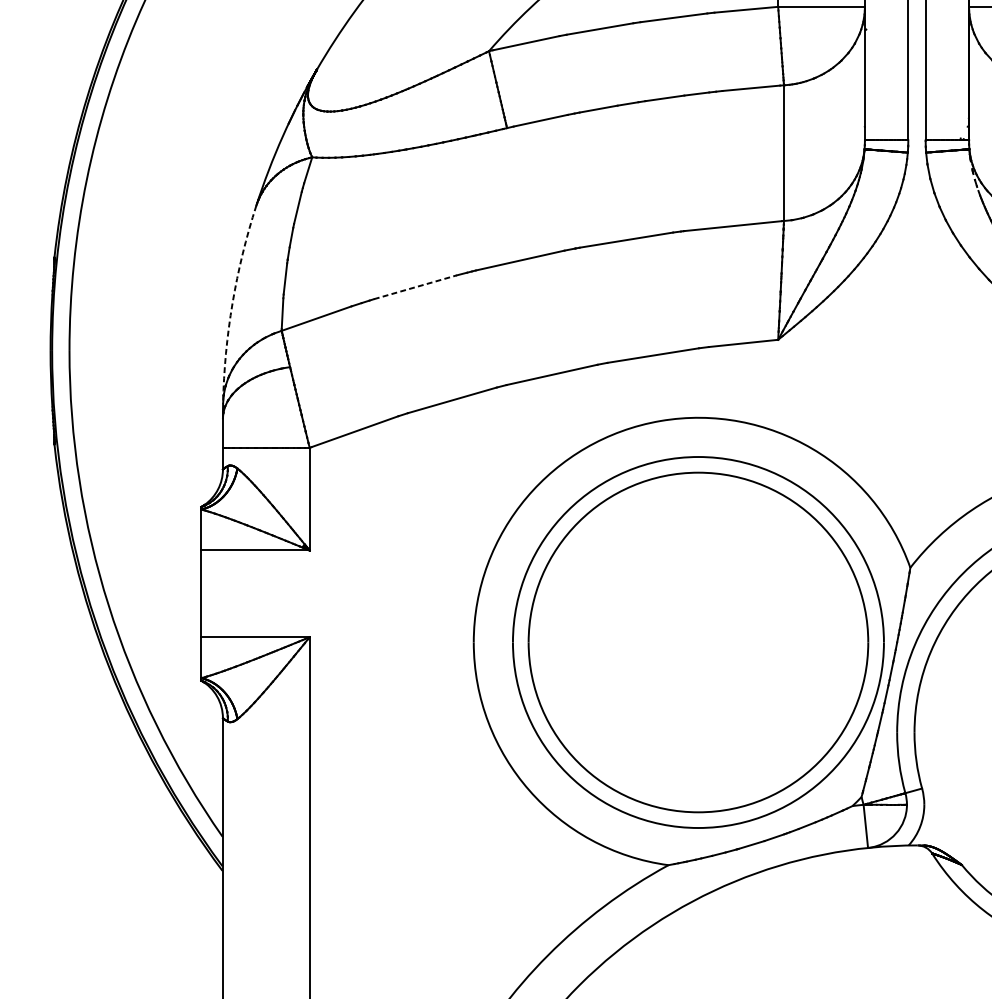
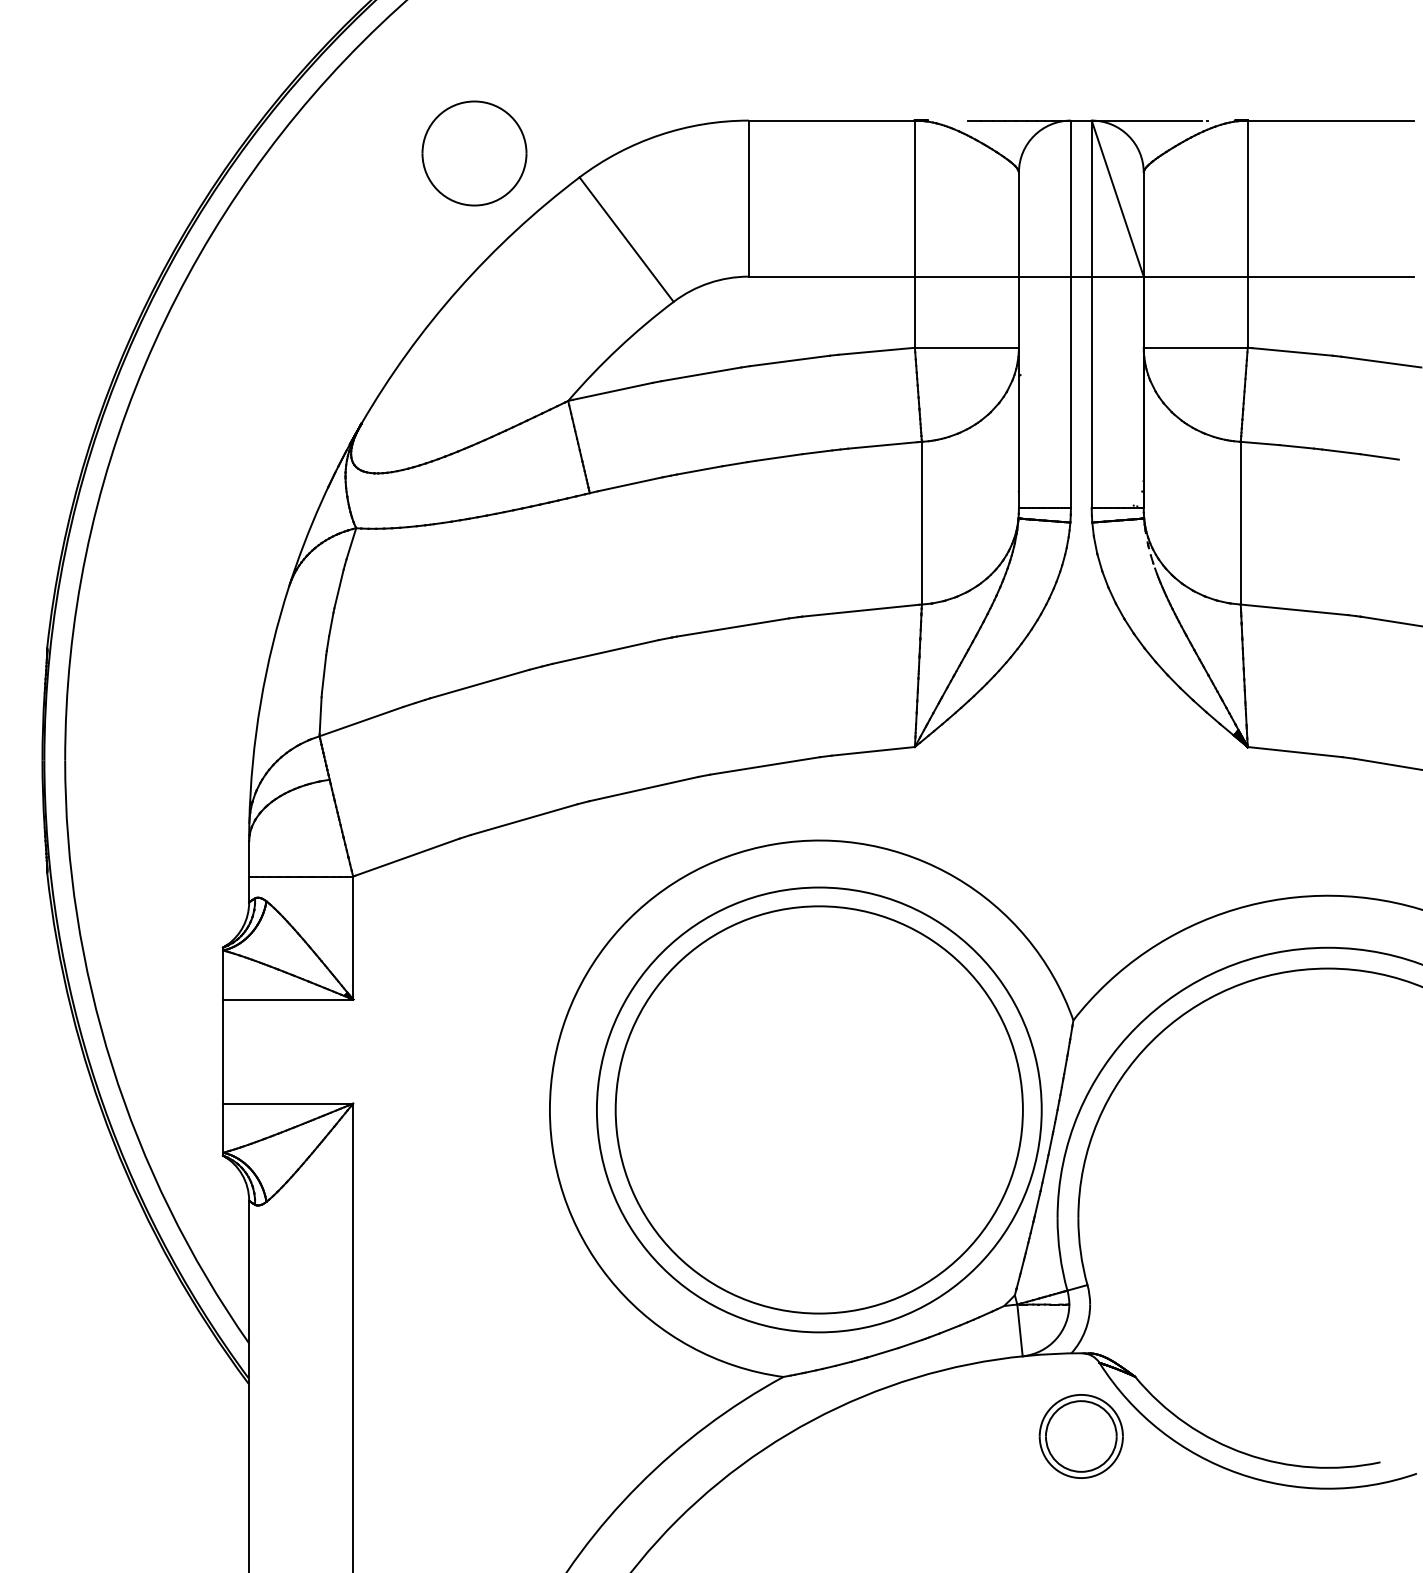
line: (415, 287) -> (479, 684), dashed -> solid
arc: (232, 303) -> (260, 703), dashed -> solid
part: (916, 914) -> (1080, 1436), added

